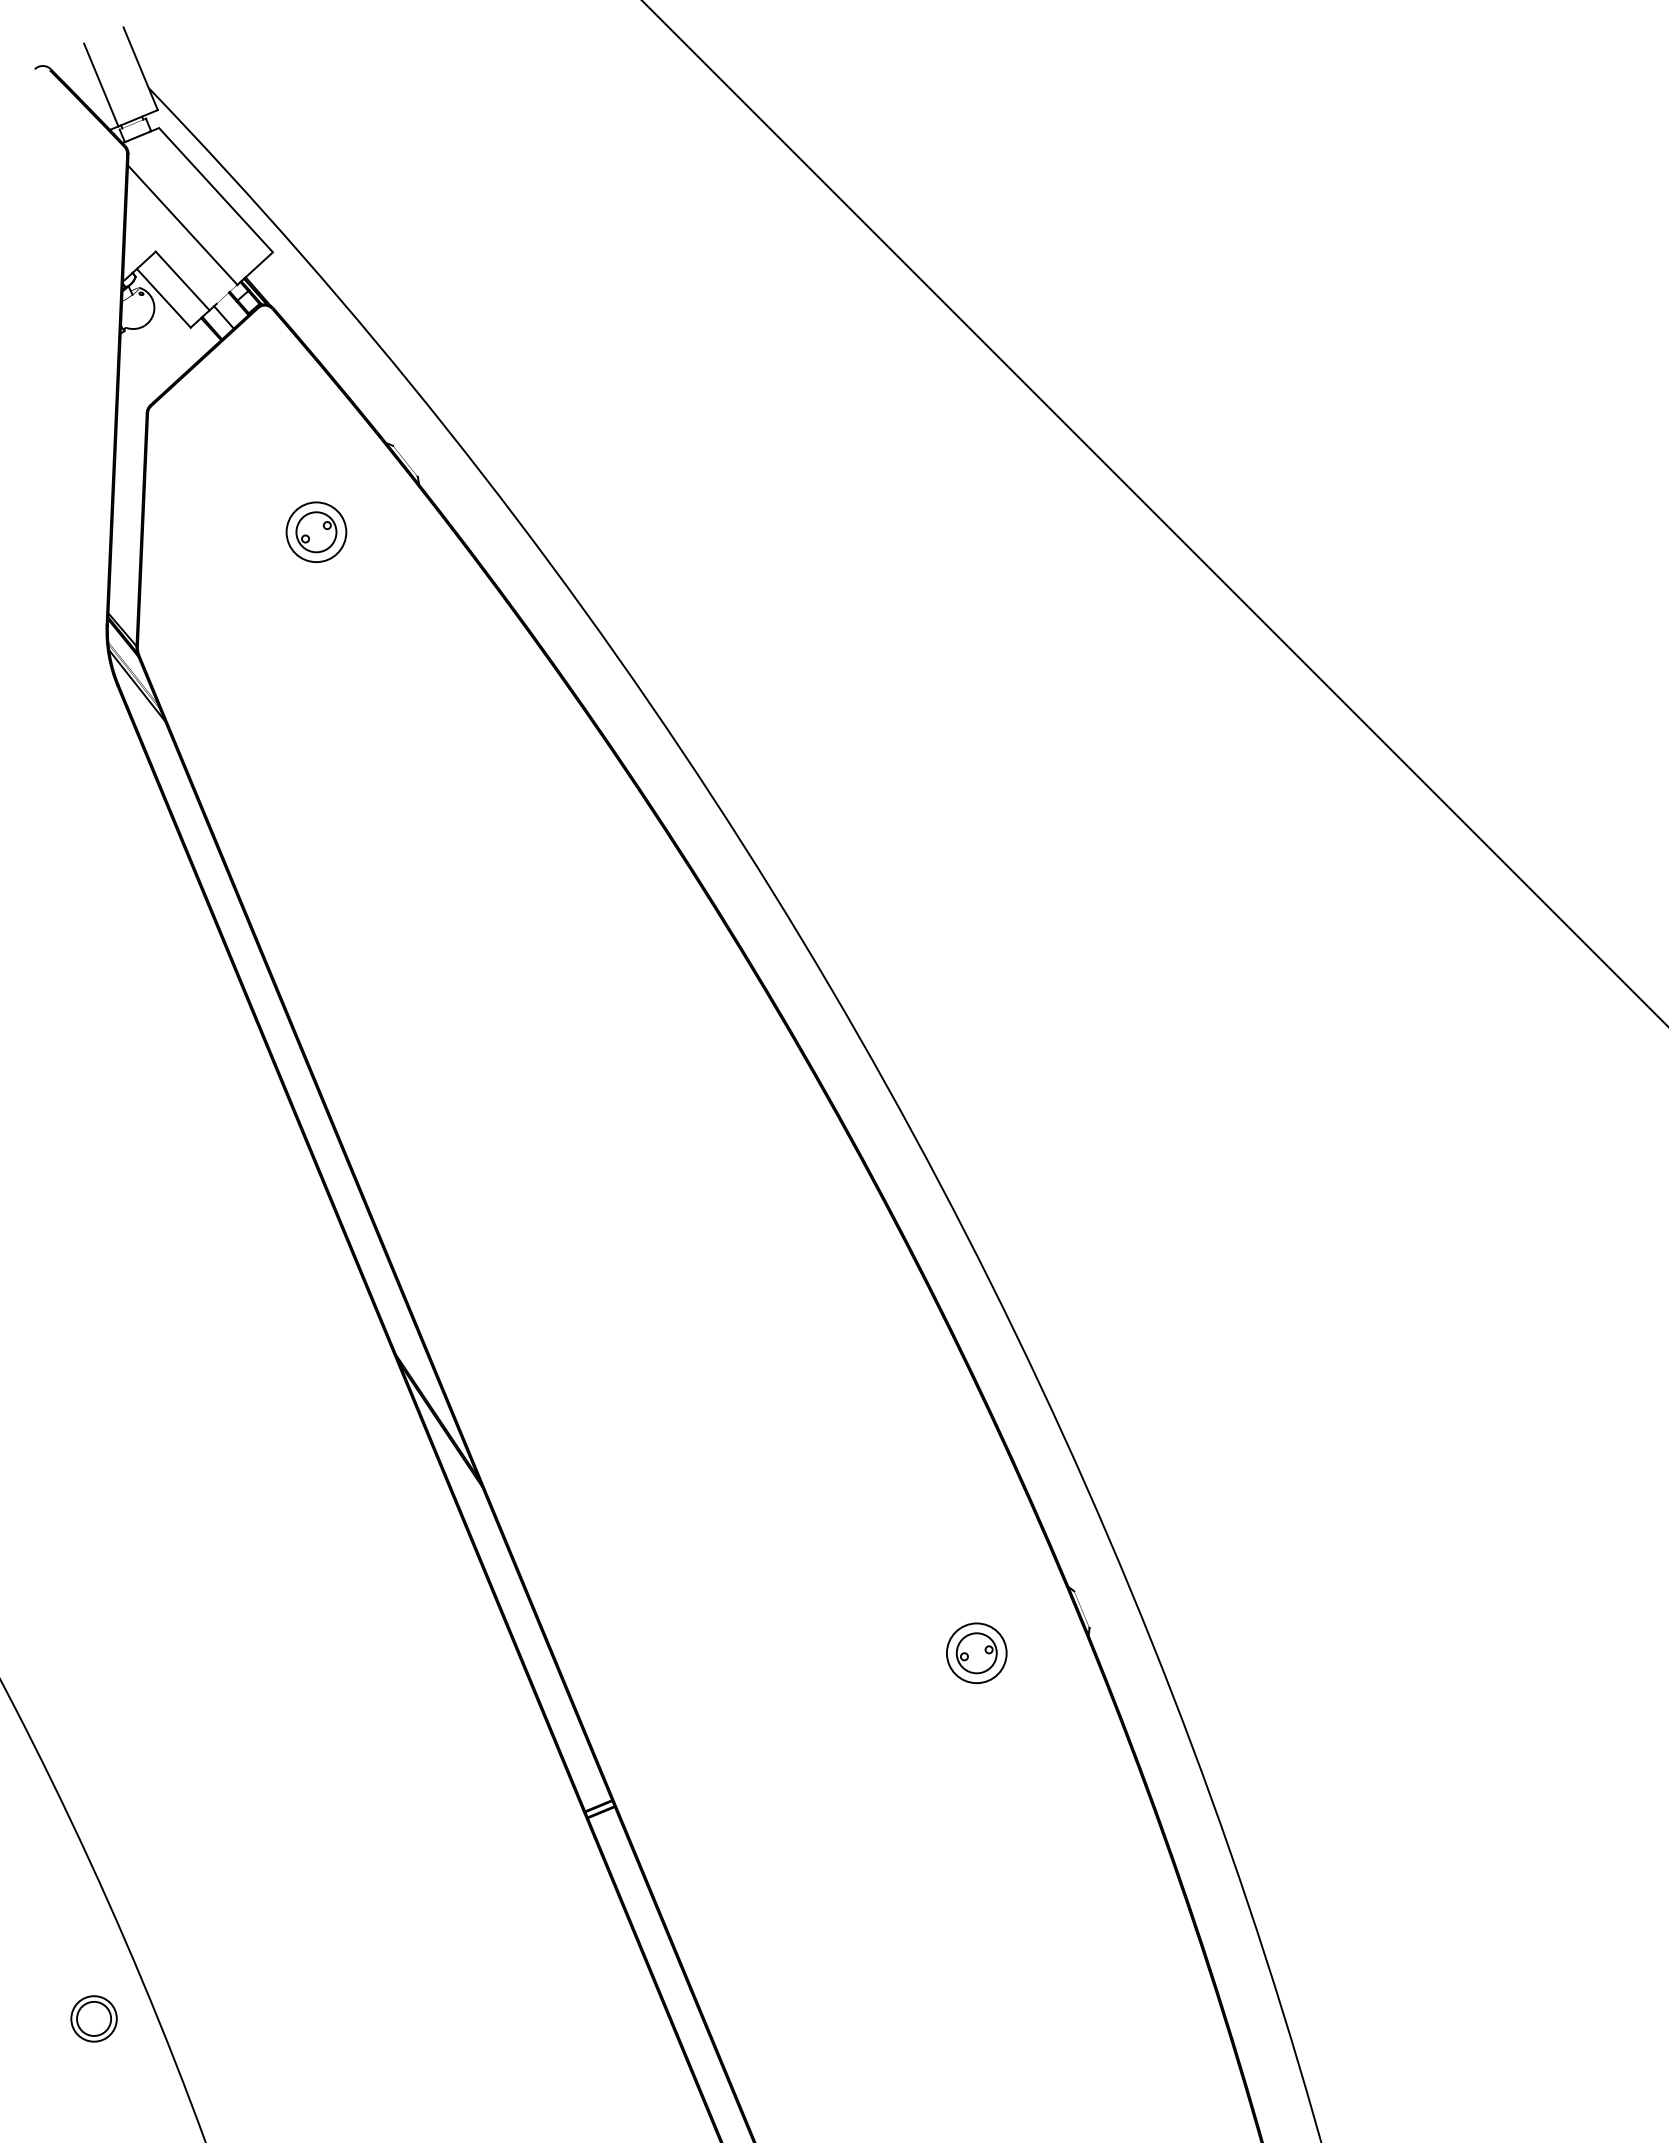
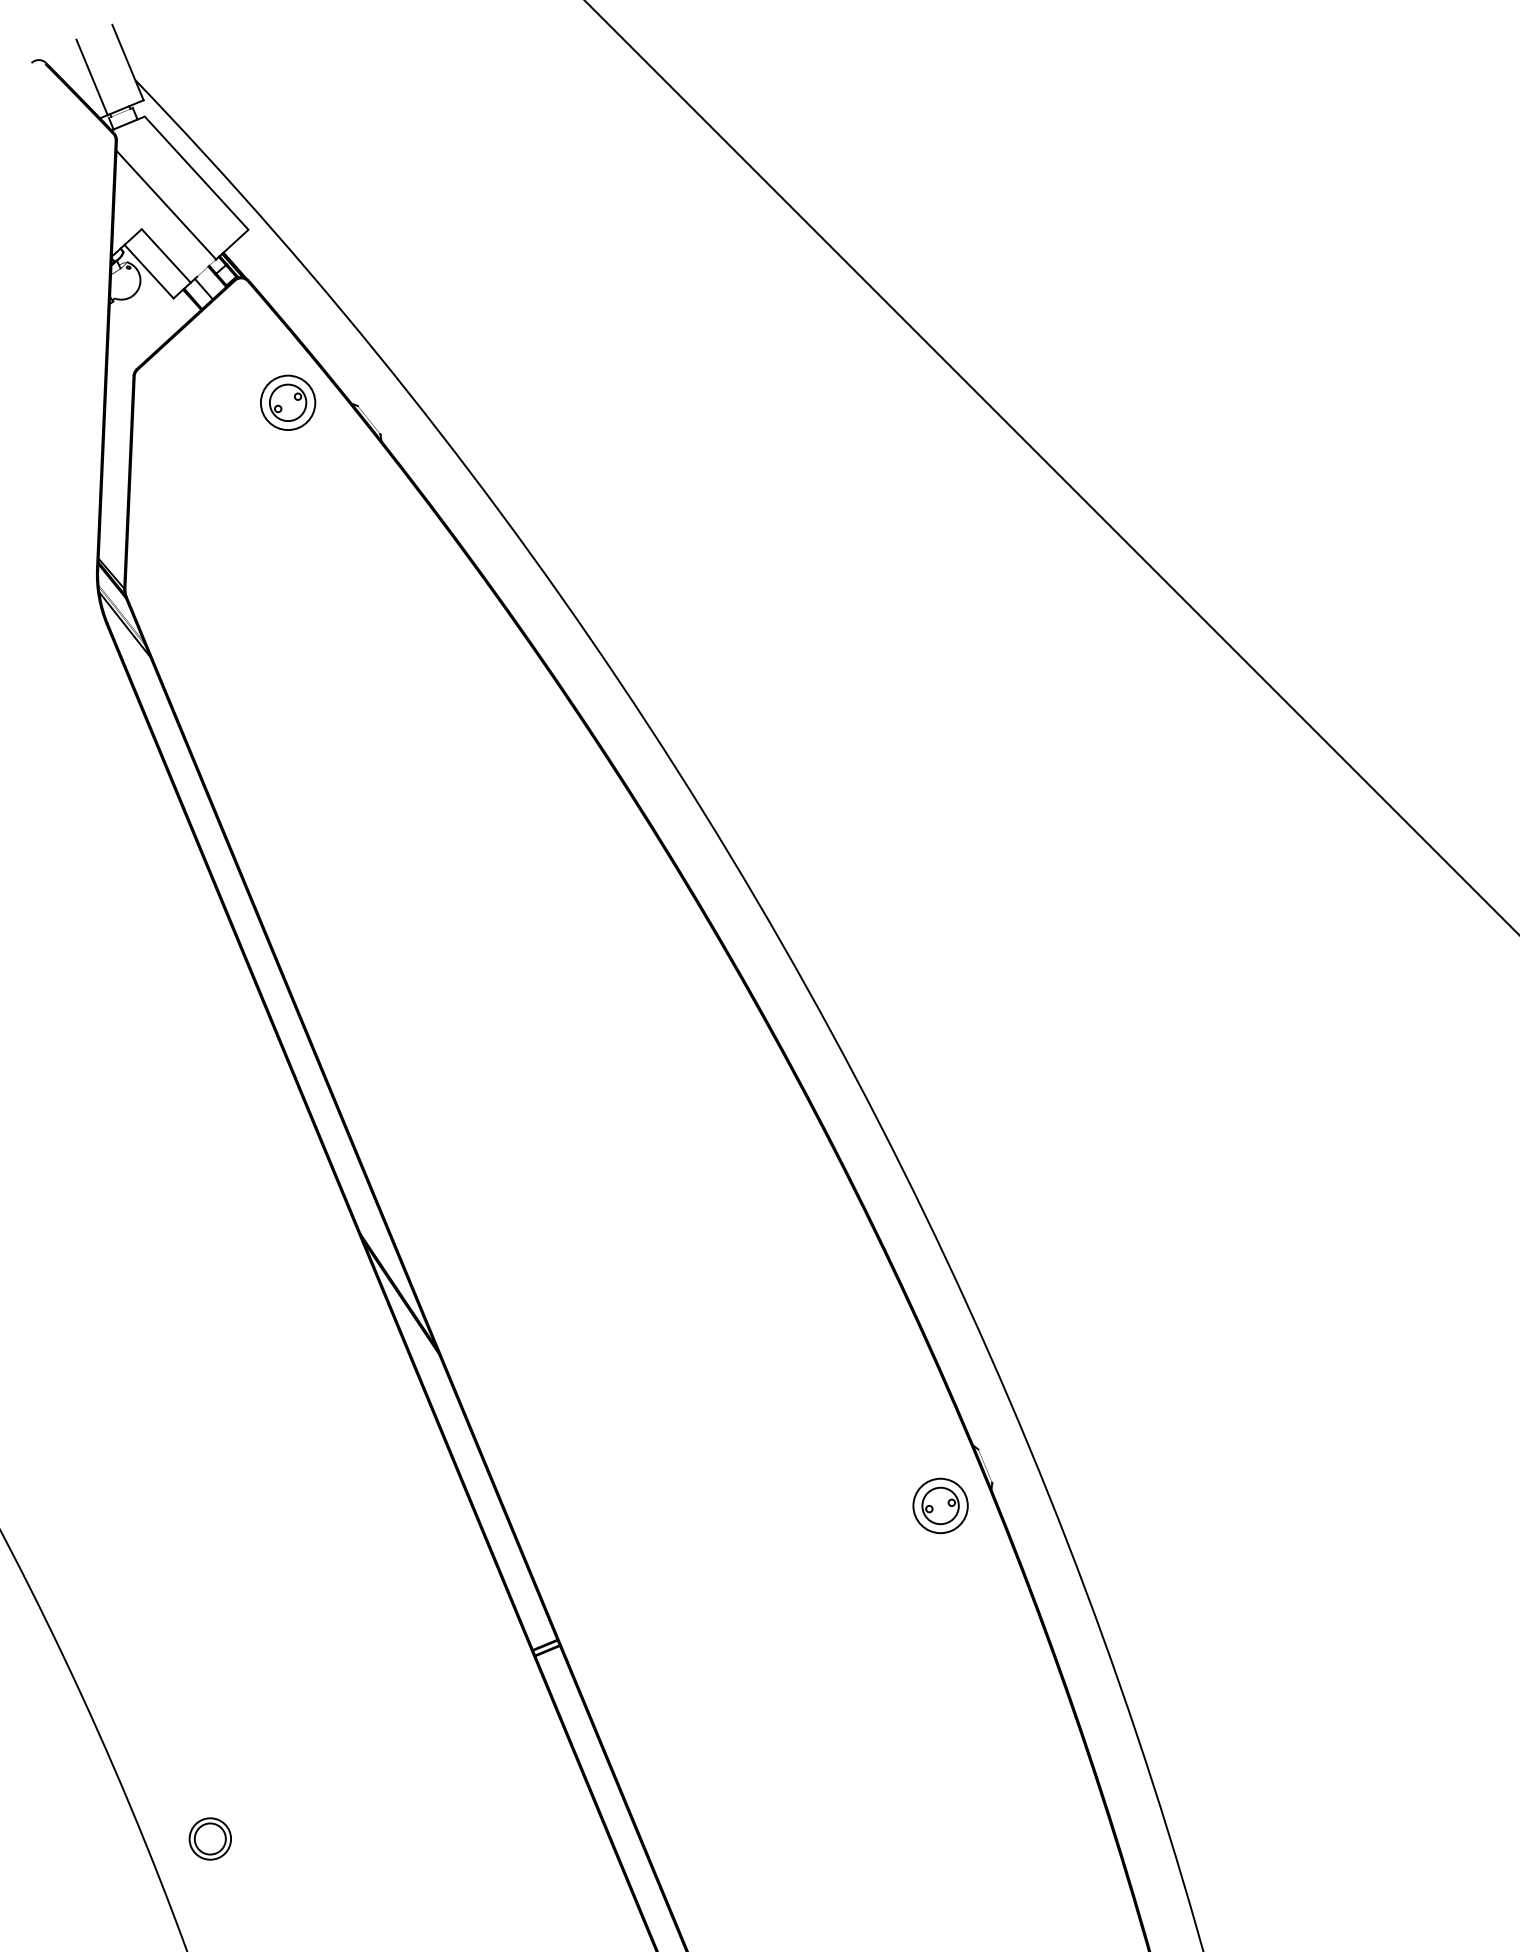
part: (316, 531) -> (288, 402), moved
part: (976, 1652) -> (940, 1505), moved
part: (93, 2018) -> (209, 1838), moved

